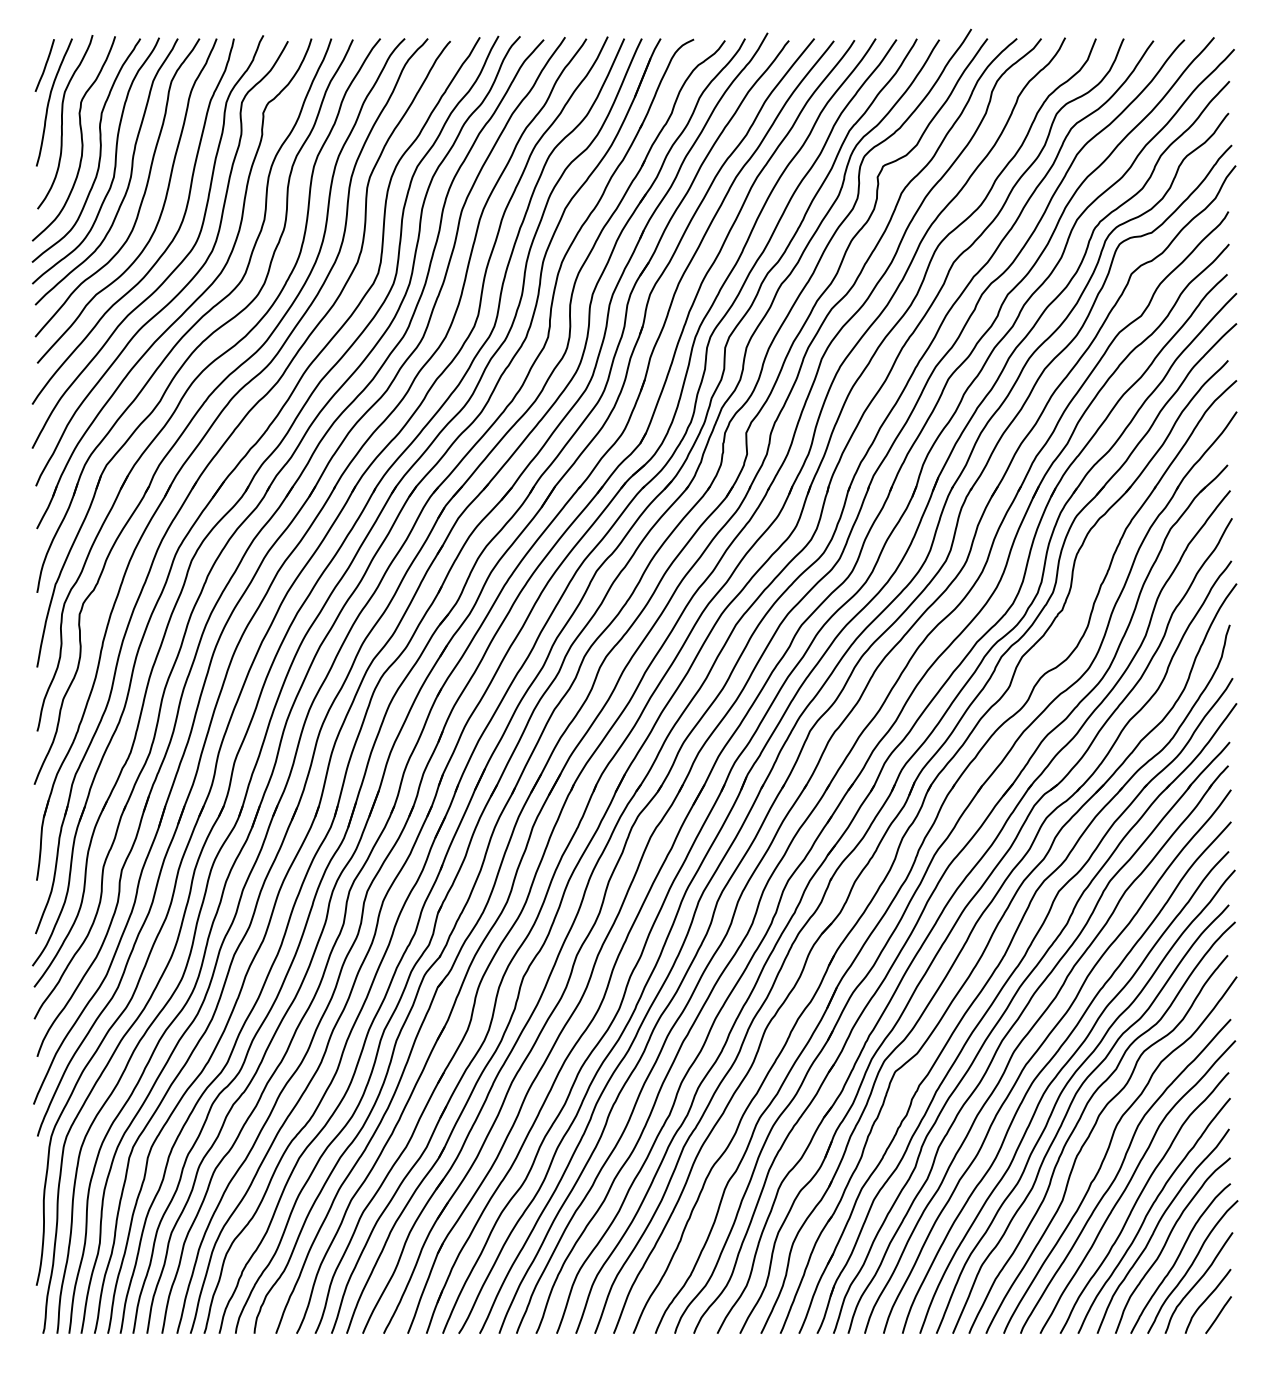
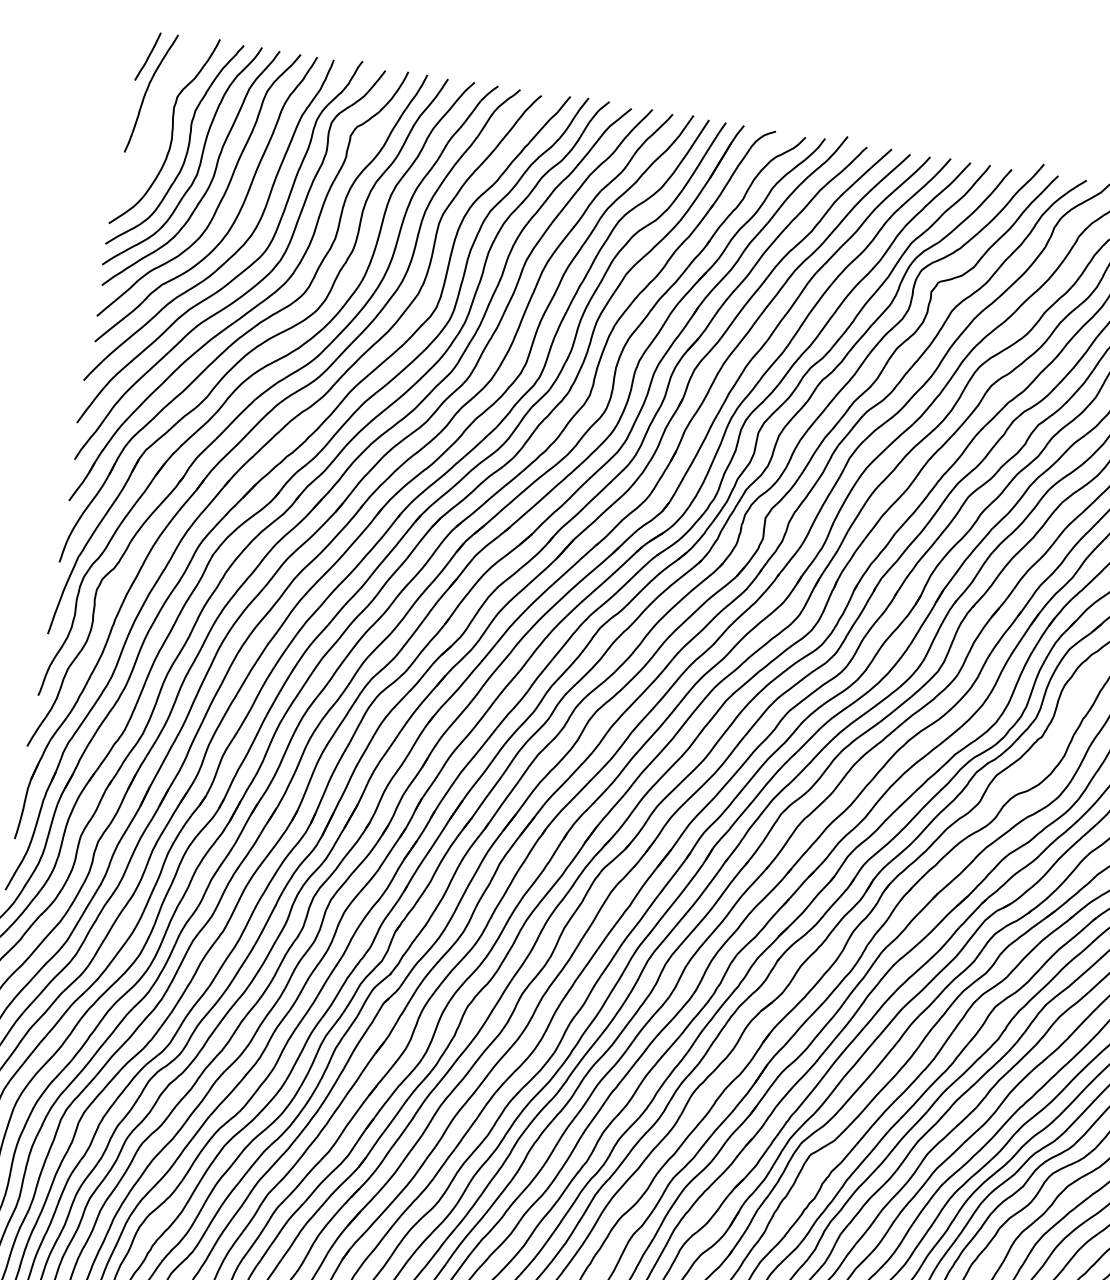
curve: (62, 122) -> (156, 114), removed

